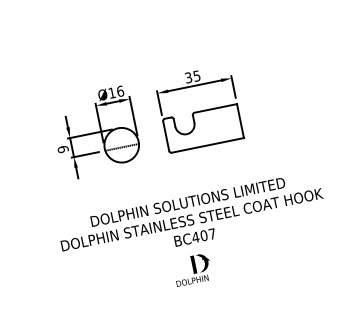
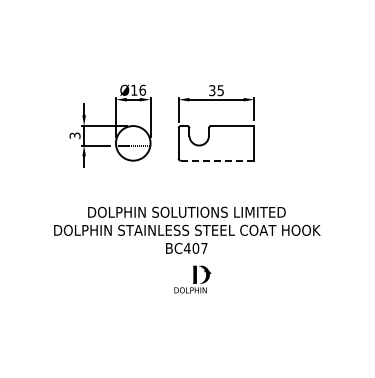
line: (207, 145) -> (217, 160), solid -> dashed
text: (62, 149) -> (74, 135), 9 -> 3
text: (192, 269) -> (192, 279), moved

